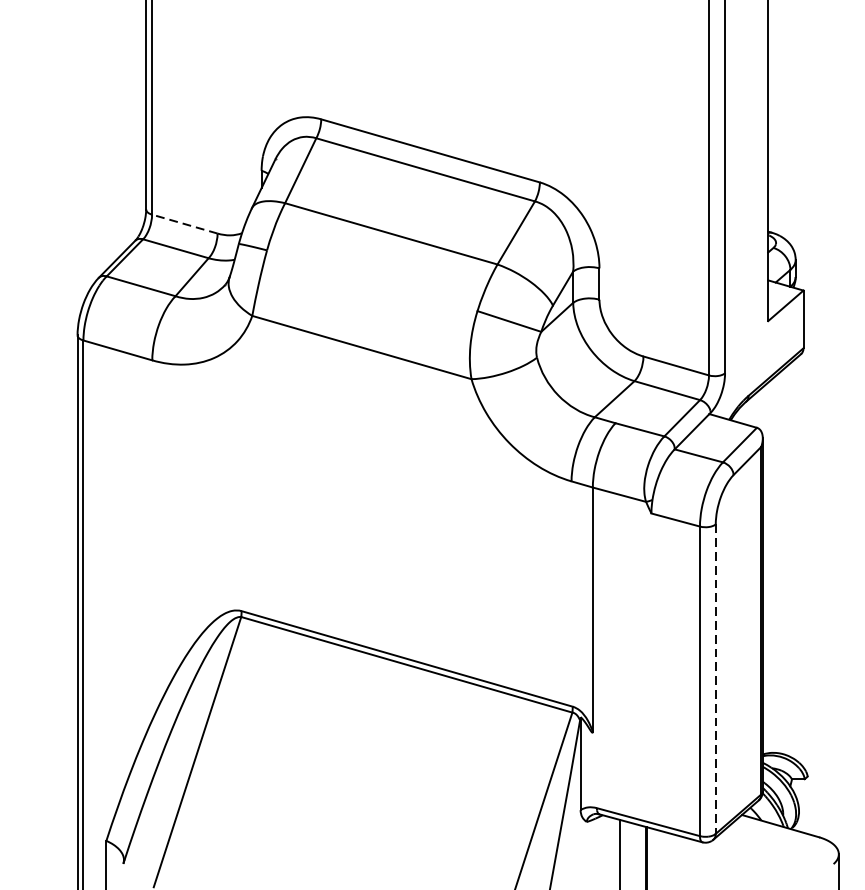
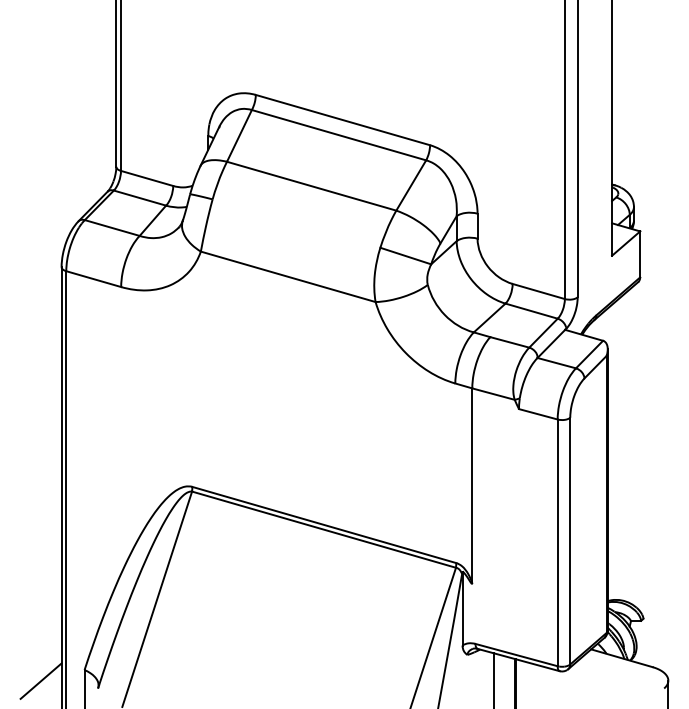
line: (184, 224) -> (146, 178), dashed -> solid
line: (716, 679) -> (570, 541), dashed -> solid
line: (51, 854) -> (40, 680), added

